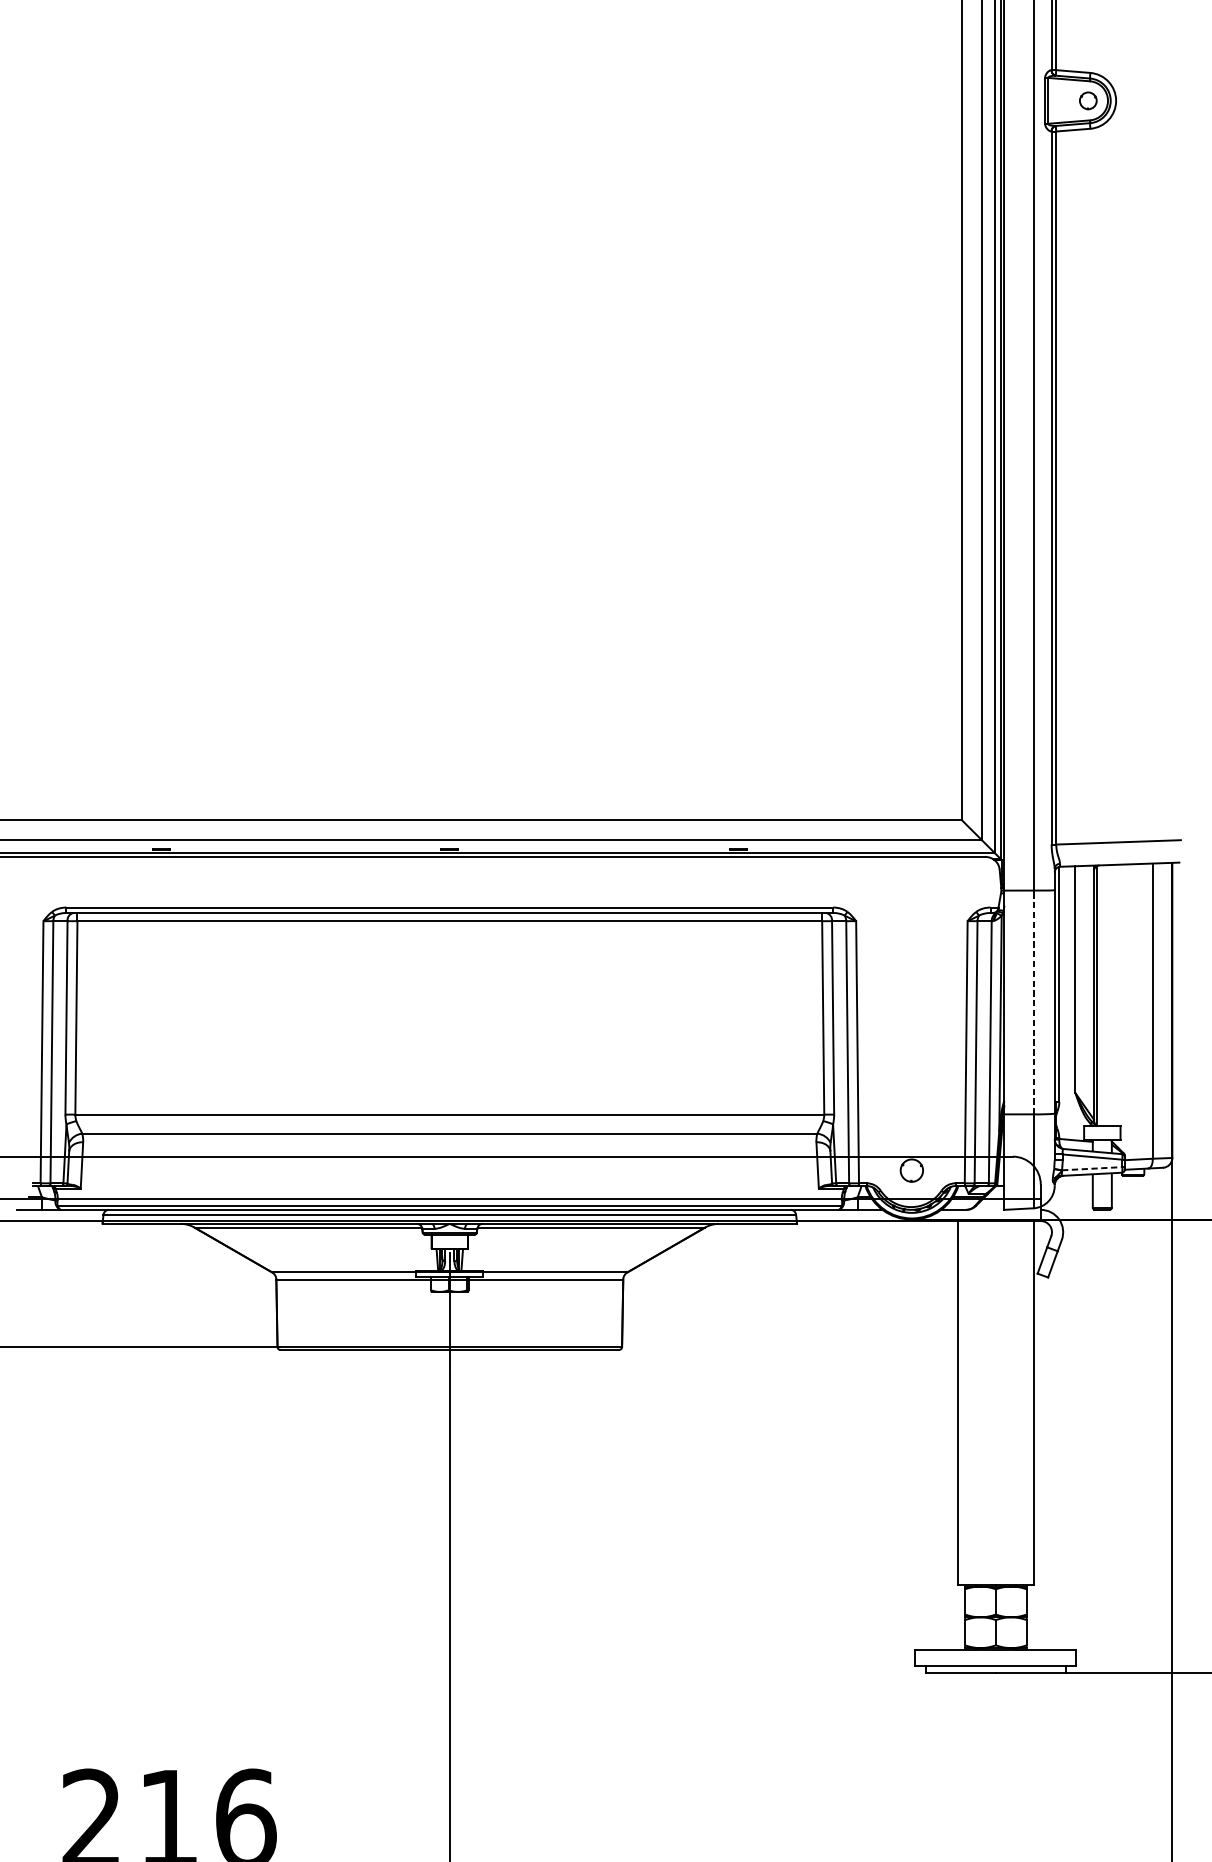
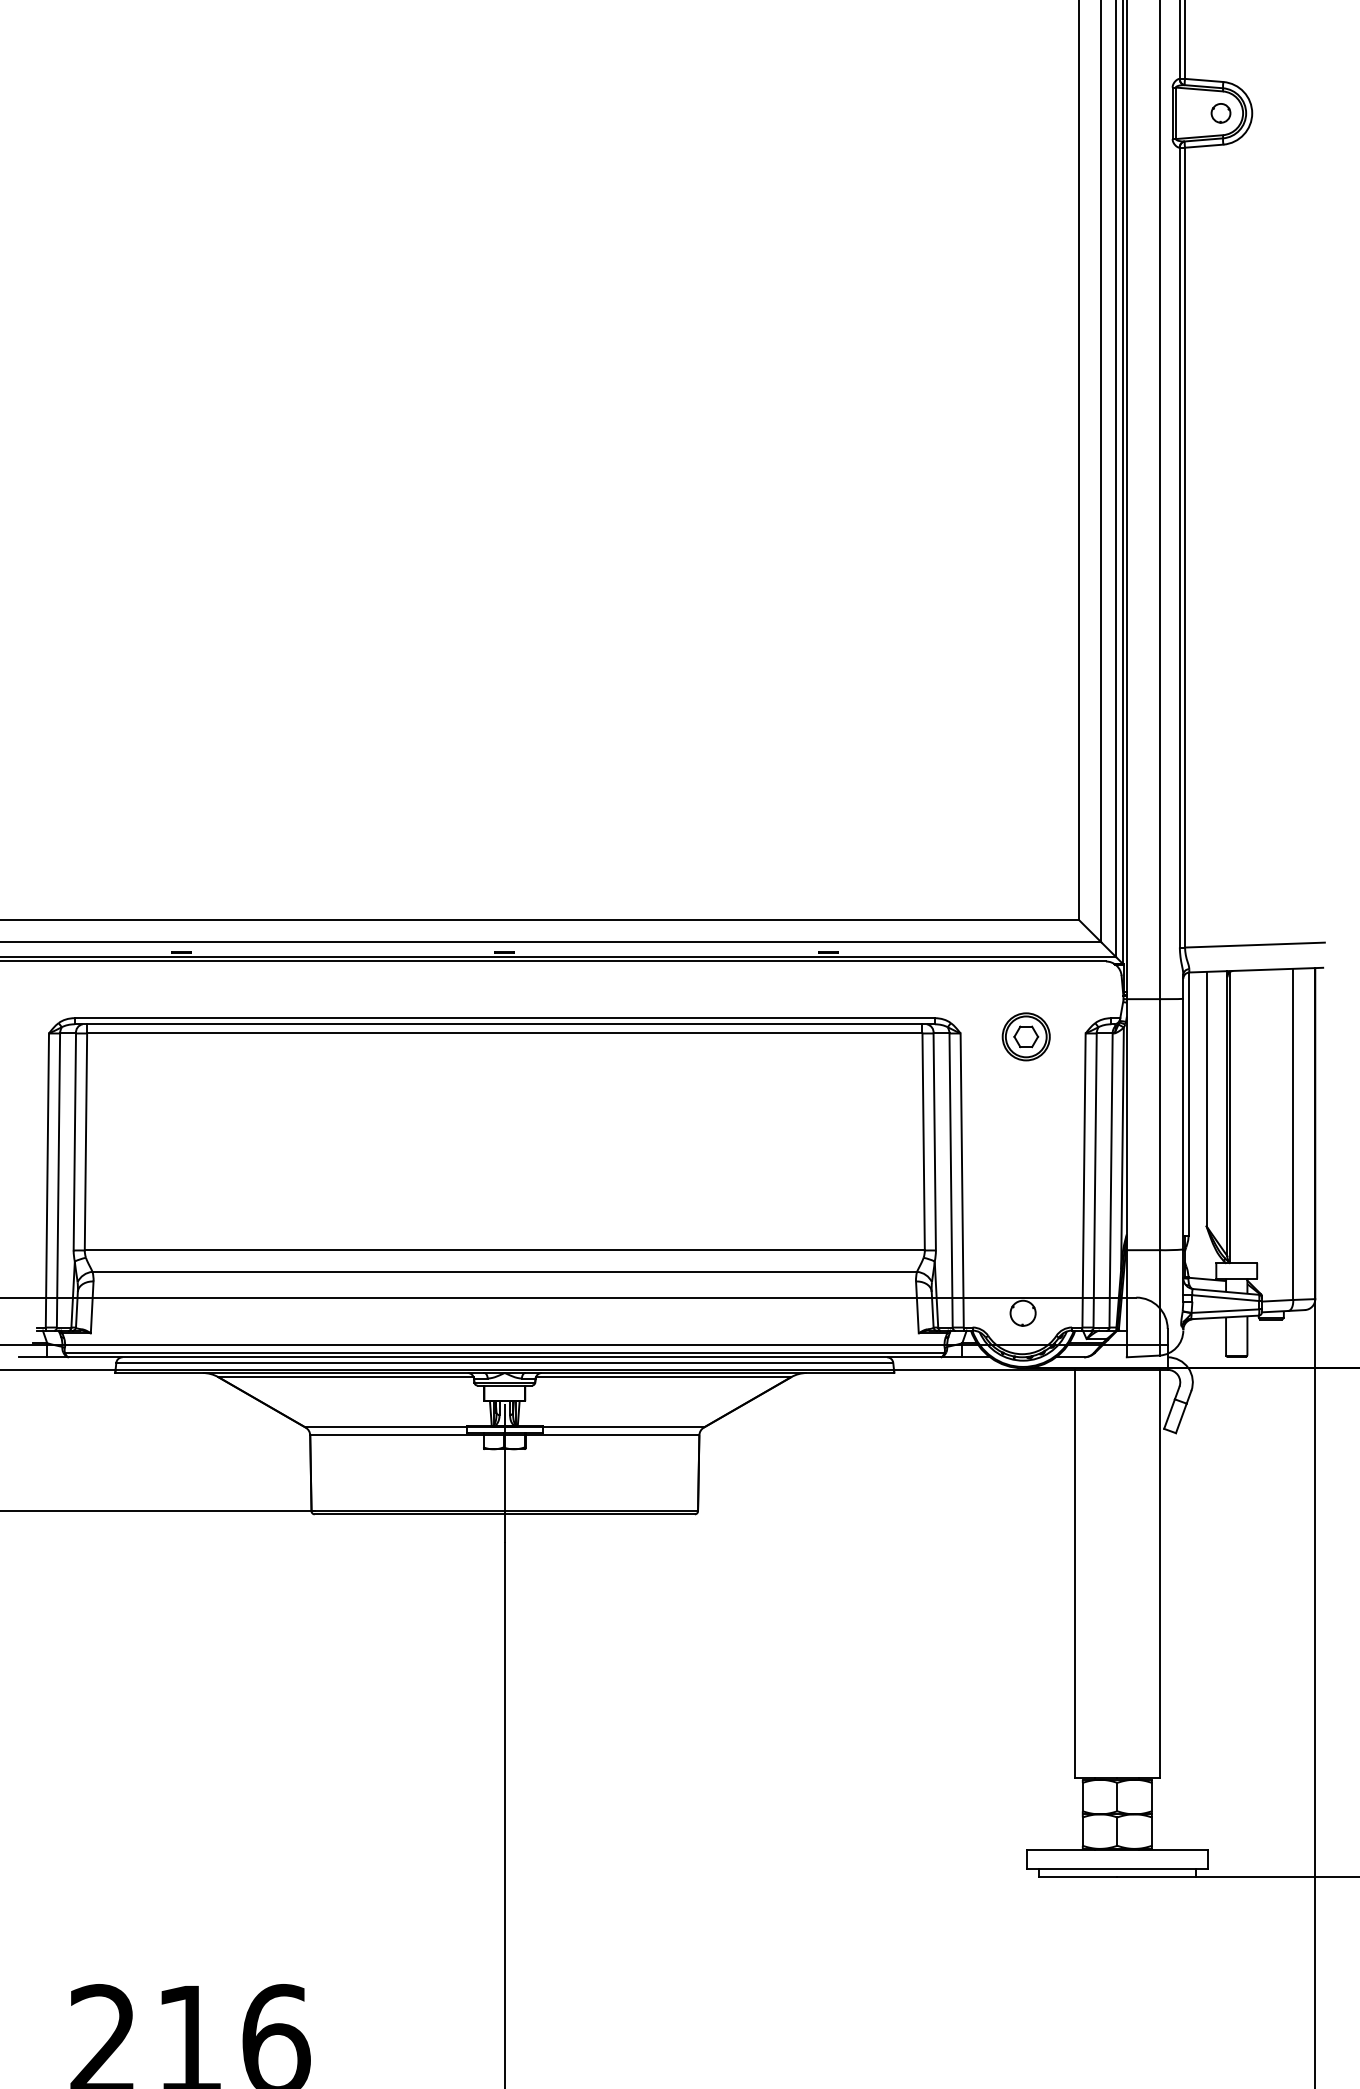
part: (914, 923) -> (1025, 1036), added
line: (1033, 1002) -> (1159, 1124), dashed -> solid
line: (1092, 1169) -> (1225, 1311), dashed -> solid

